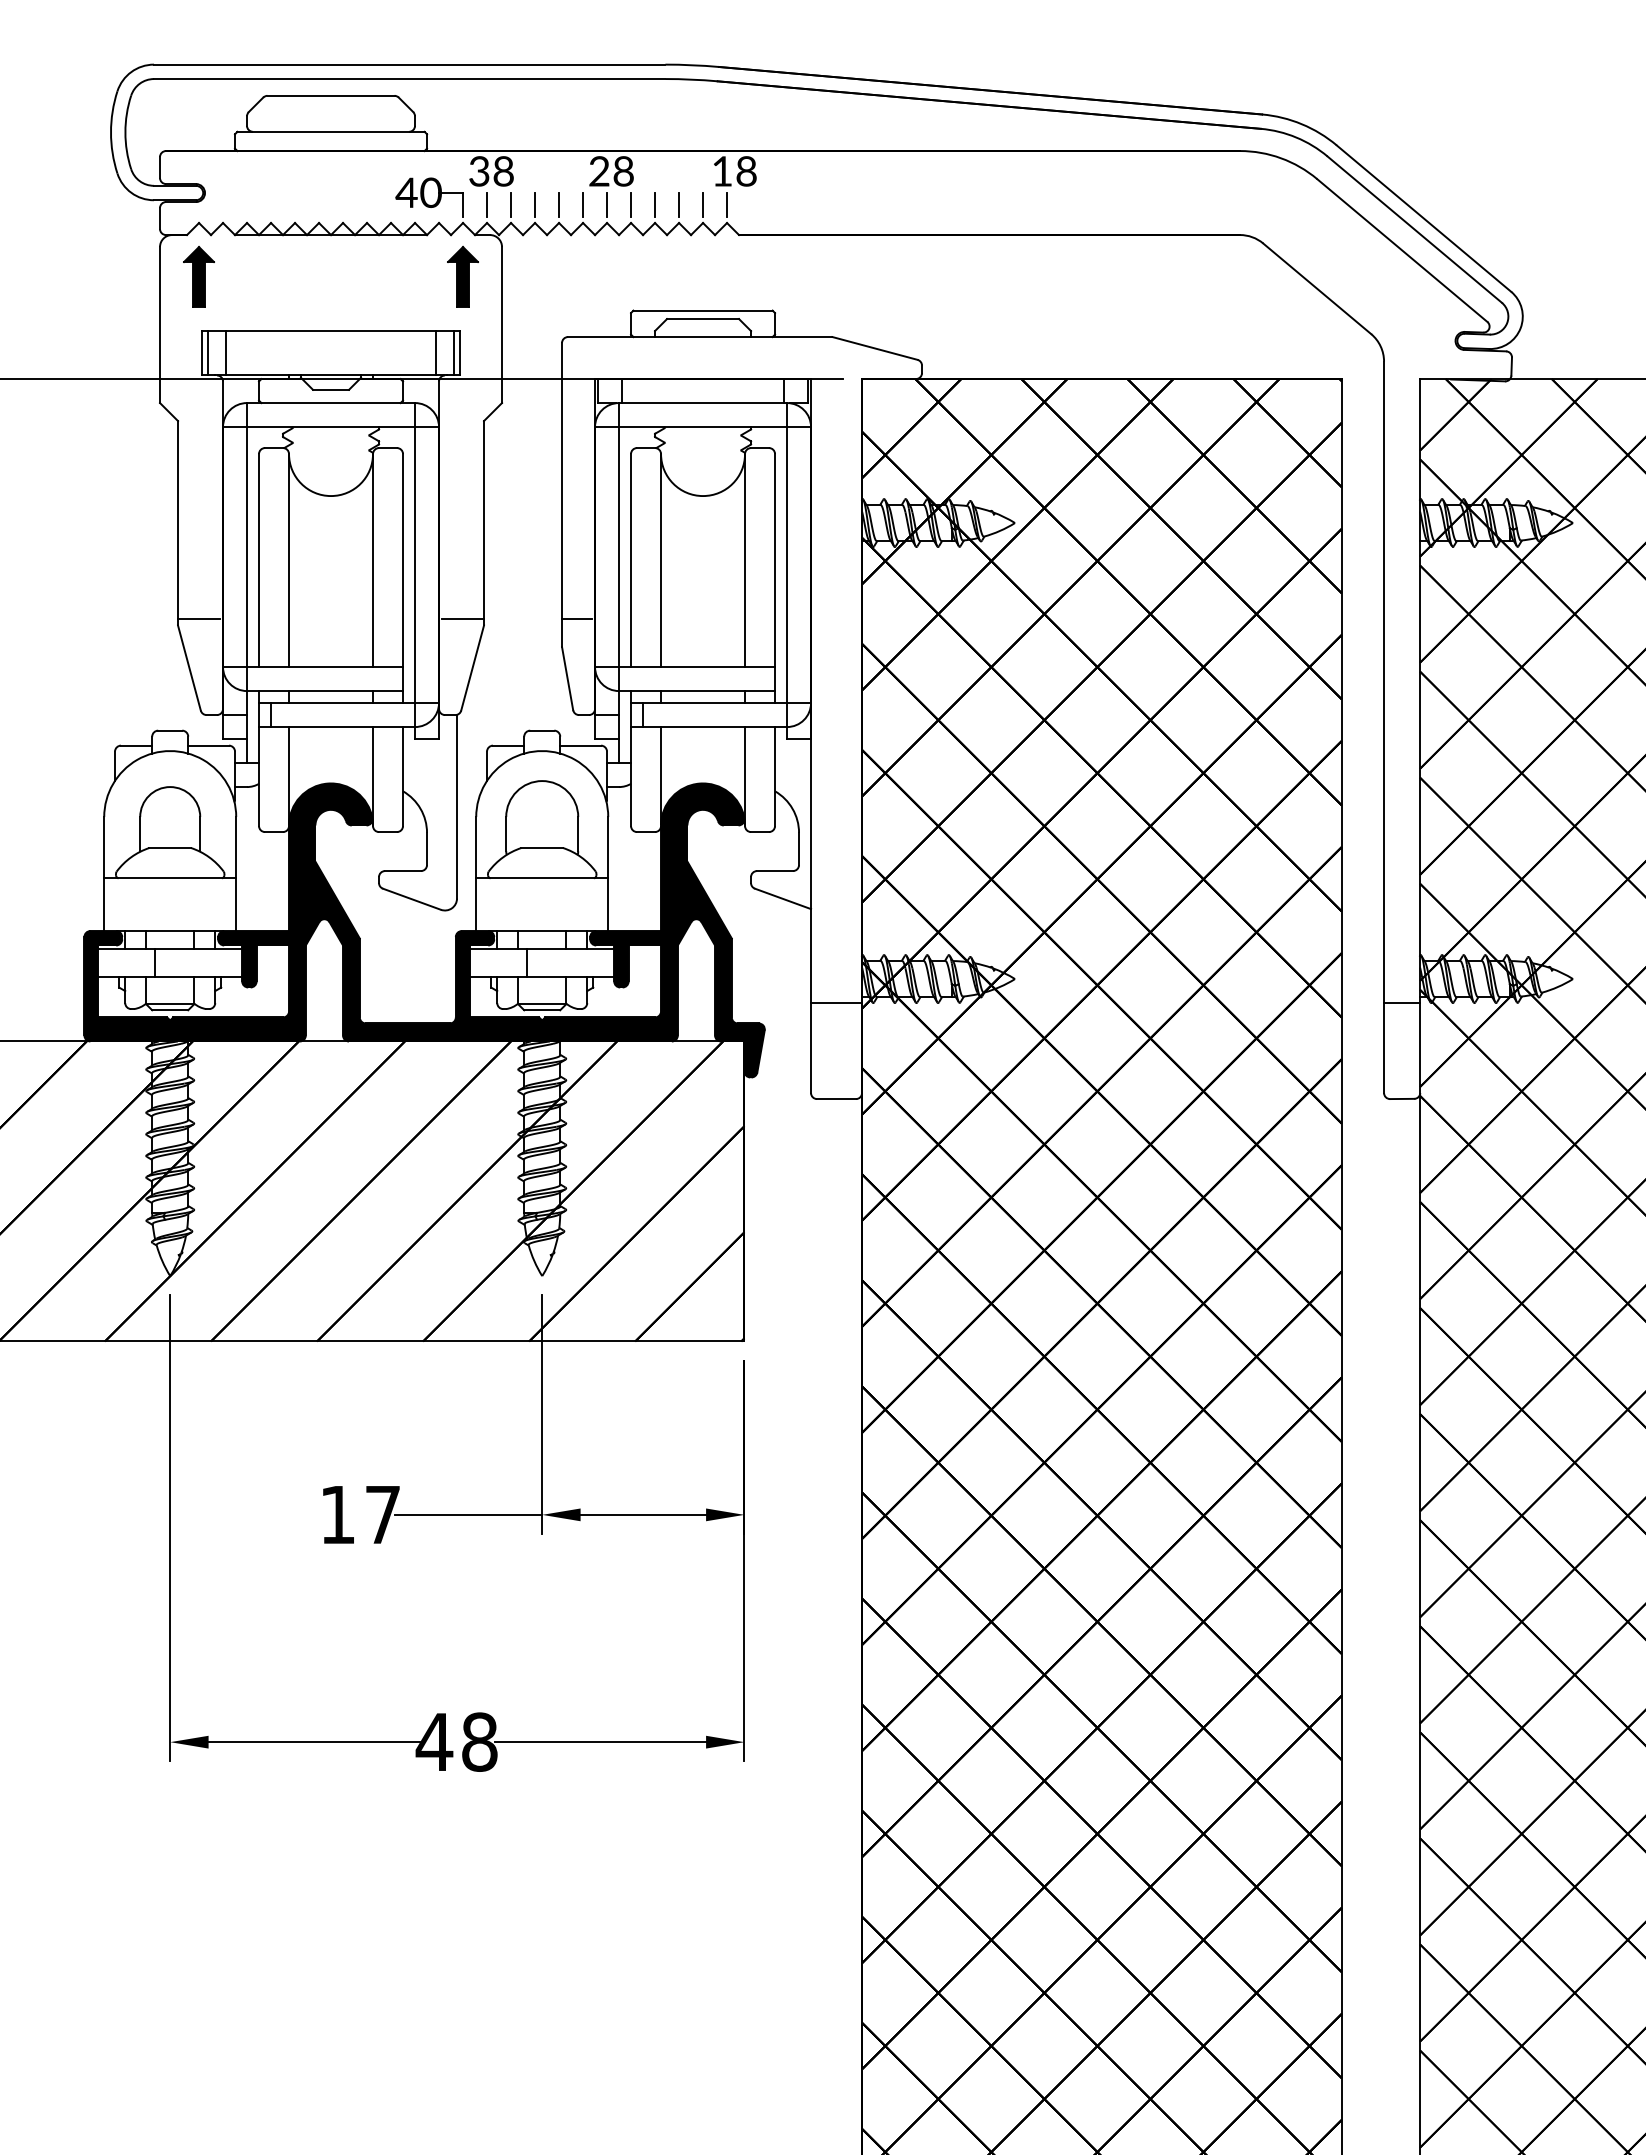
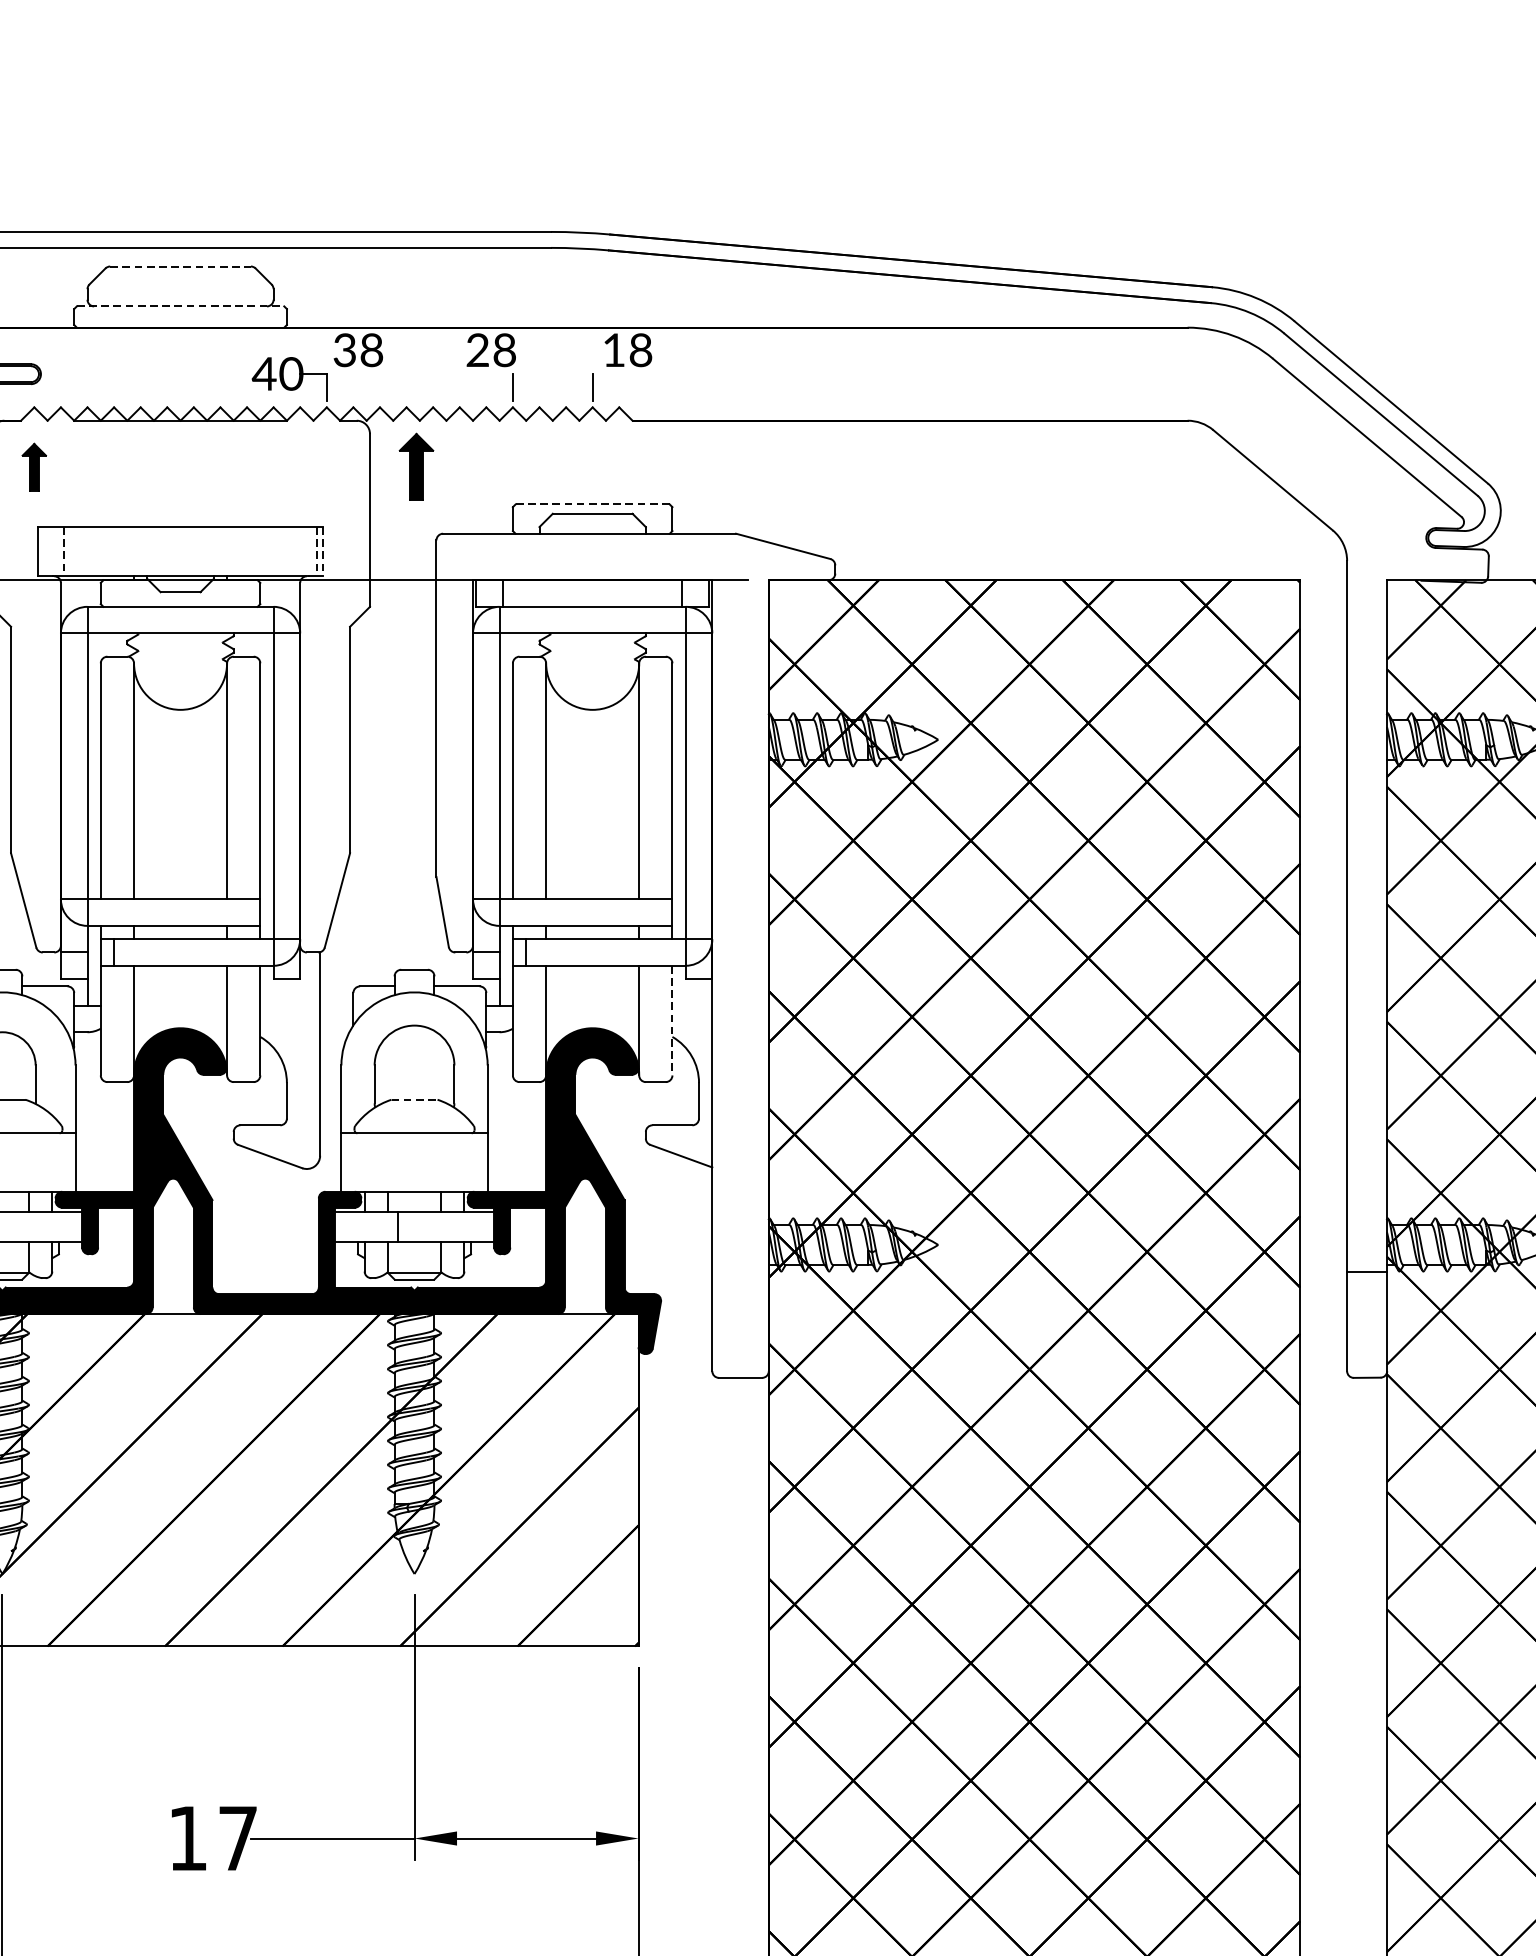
line: (331, 95) -> (181, 266), solid -> dashed
line: (331, 131) -> (181, 306), solid -> dashed
line: (487, 205) -> (353, 387), removed
line: (511, 205) -> (380, 387), removed
line: (535, 205) -> (407, 387), removed
line: (559, 205) -> (433, 387), removed
line: (583, 205) -> (460, 387), removed
line: (607, 205) -> (486, 387), removed
line: (655, 205) -> (540, 387), removed
line: (679, 205) -> (566, 387), removed
line: (727, 205) -> (619, 387), removed
part: (198, 276) -> (33, 466), size x0.7
part: (462, 276) -> (415, 466), moved
line: (703, 310) -> (593, 504), solid -> dashed
line: (208, 353) -> (44, 551), removed
line: (226, 353) -> (64, 551), solid -> dashed
line: (436, 353) -> (297, 551), removed
line: (454, 353) -> (317, 551), solid -> dashed
line: (460, 353) -> (323, 551), solid -> dashed
line: (199, 619) -> (34, 846), removed
line: (463, 619) -> (327, 846), removed
line: (577, 619) -> (453, 846), removed
line: (775, 776) -> (672, 1020), solid -> dashed
line: (542, 847) -> (414, 1099), solid -> dashed
line: (836, 1003) -> (740, 1272), removed

